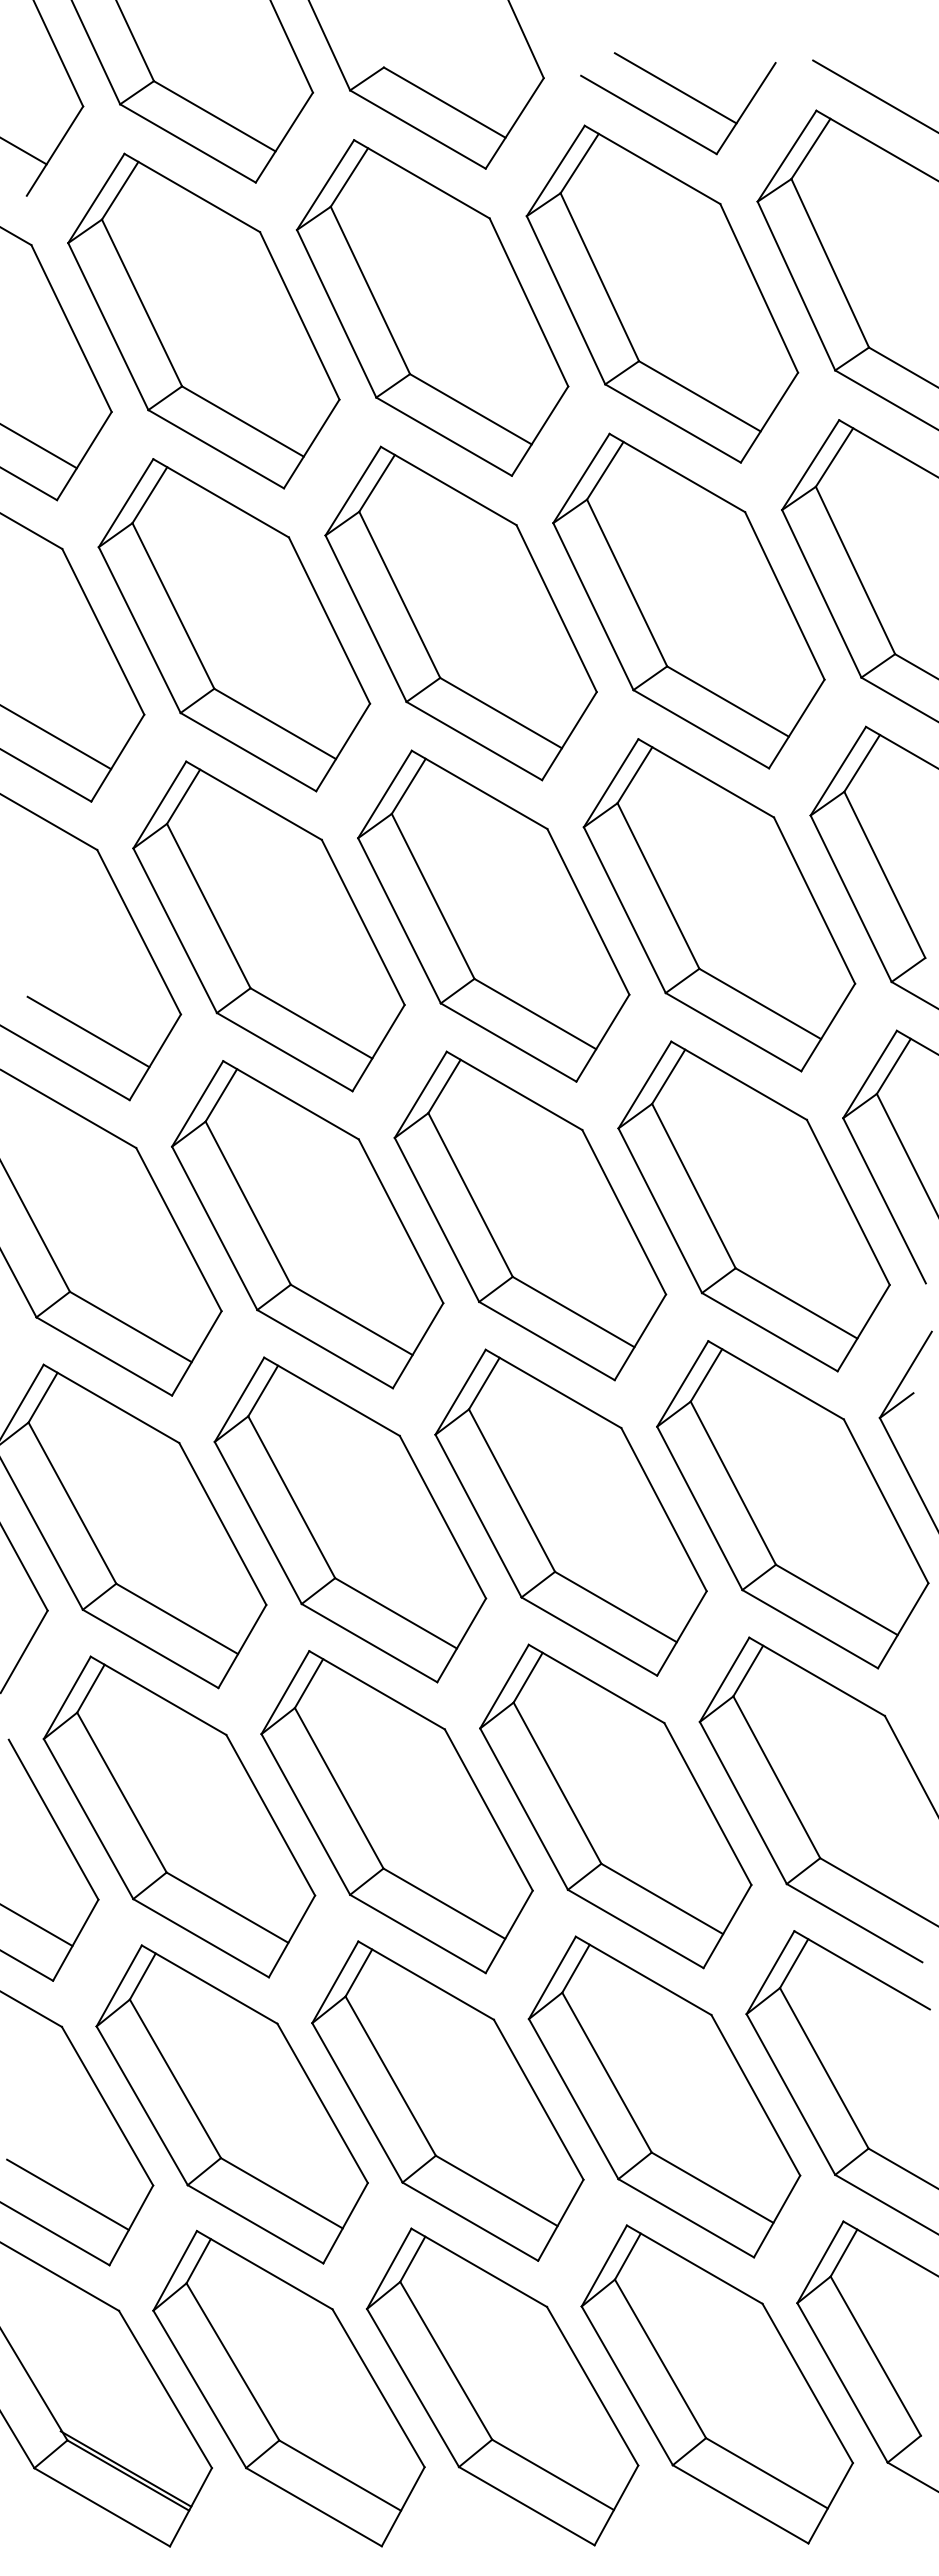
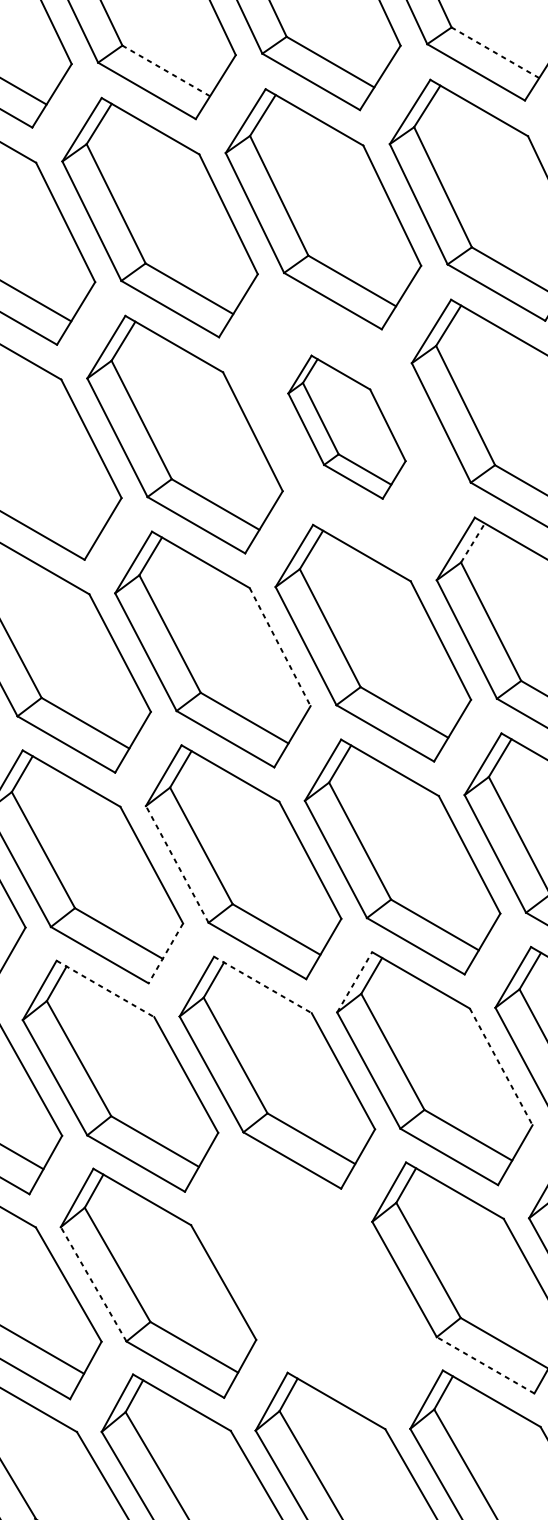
line: (699, 396) -> (495, 52), solid -> dashed
line: (242, 421) -> (165, 70), solid -> dashed
part: (493, 915) -> (346, 426), size x0.6
line: (88, 1031) -> (54, 510), removed
line: (668, 1076) -> (472, 542), solid -> dashed
line: (401, 1221) -> (280, 647), solid -> dashed
line: (258, 1522) -> (177, 864), solid -> dashed
line: (242, 1646) -> (165, 953), solid -> dashed
line: (504, 1686) -> (354, 982), solid -> dashed
line: (377, 1690) -> (263, 985), solid -> dashed
line: (158, 1696) -> (105, 989), solid -> dashed
line: (707, 1804) -> (500, 1067), solid -> dashed
part: (447, 2100) -> (313, 1280), removed
line: (142, 2105) -> (93, 1284), solid -> dashed
line: (685, 2218) -> (485, 1365), solid -> dashed

